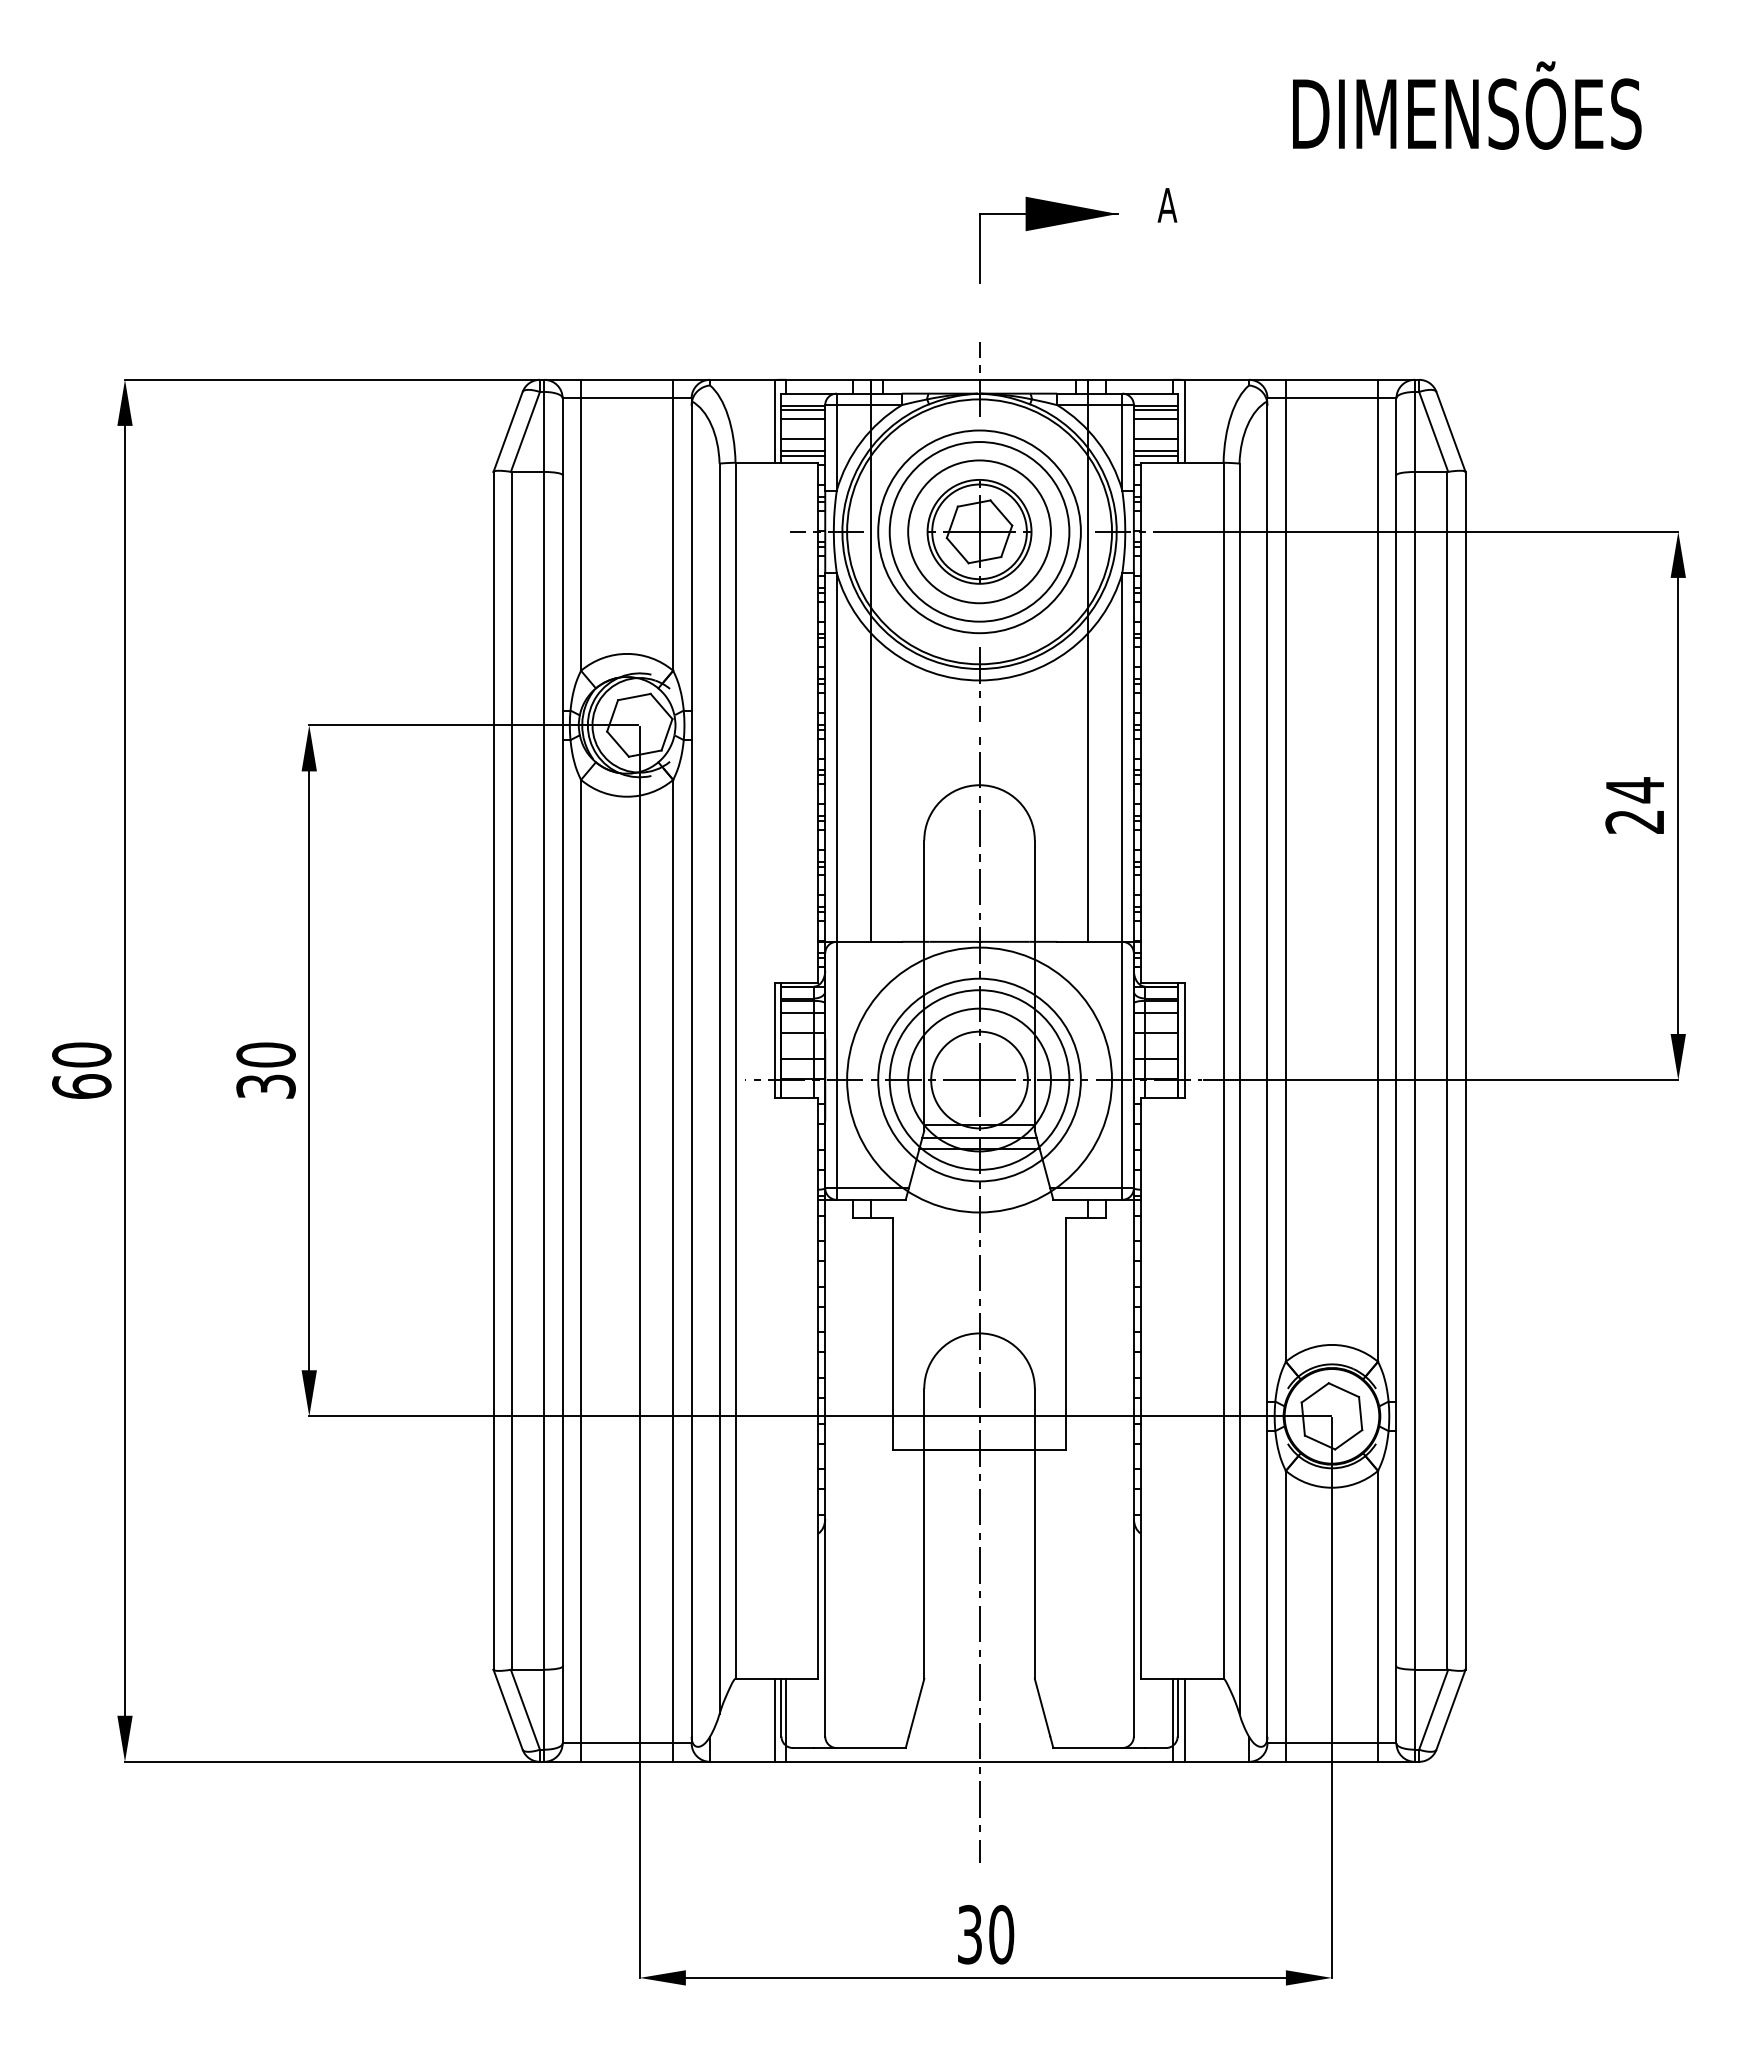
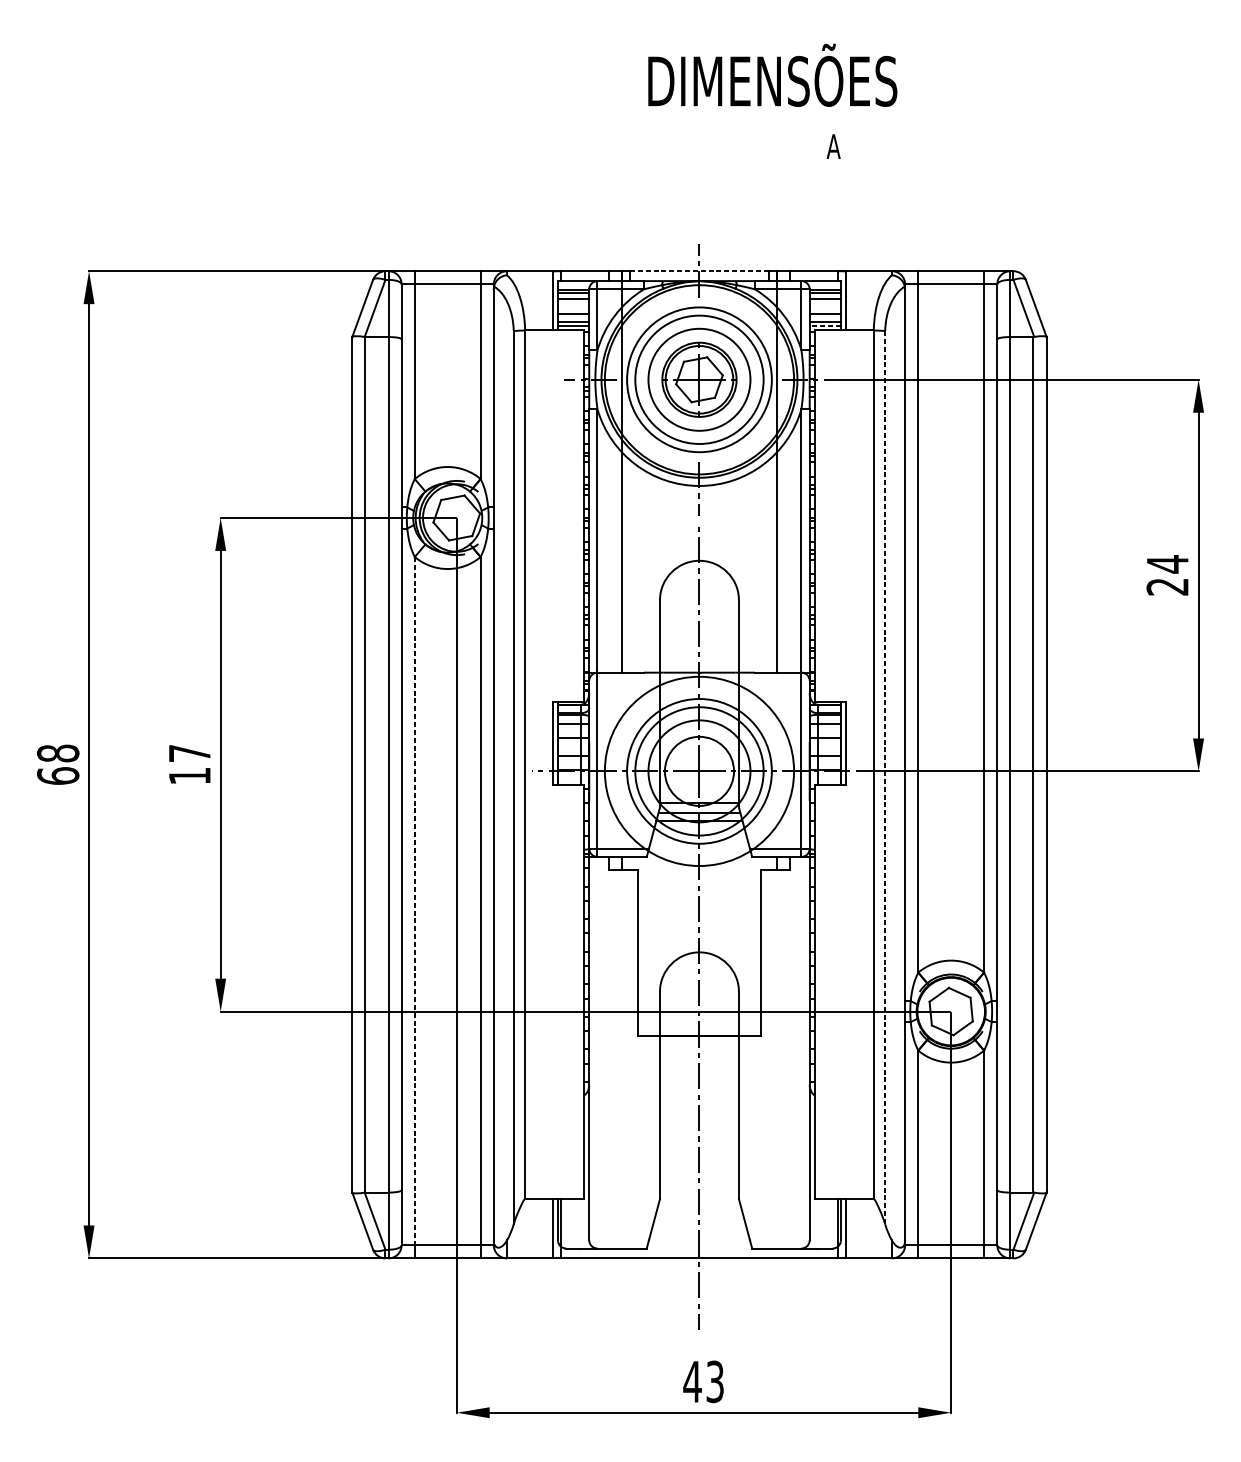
text: (1467, 105) -> (773, 75), moved
part: (1047, 227) -> (748, 162), removed
line: (979, 379) -> (699, 270), solid -> dashed
line: (1155, 455) -> (825, 325), solid -> dashed
text: (81, 1054) -> (57, 753), 60 -> 68
text: (265, 1070) -> (189, 764), 30 -> 17
line: (1239, 1089) -> (885, 778), solid -> dashed
line: (581, 1261) -> (415, 901), solid -> dashed
text: (985, 1934) -> (703, 1381), 30 -> 43

